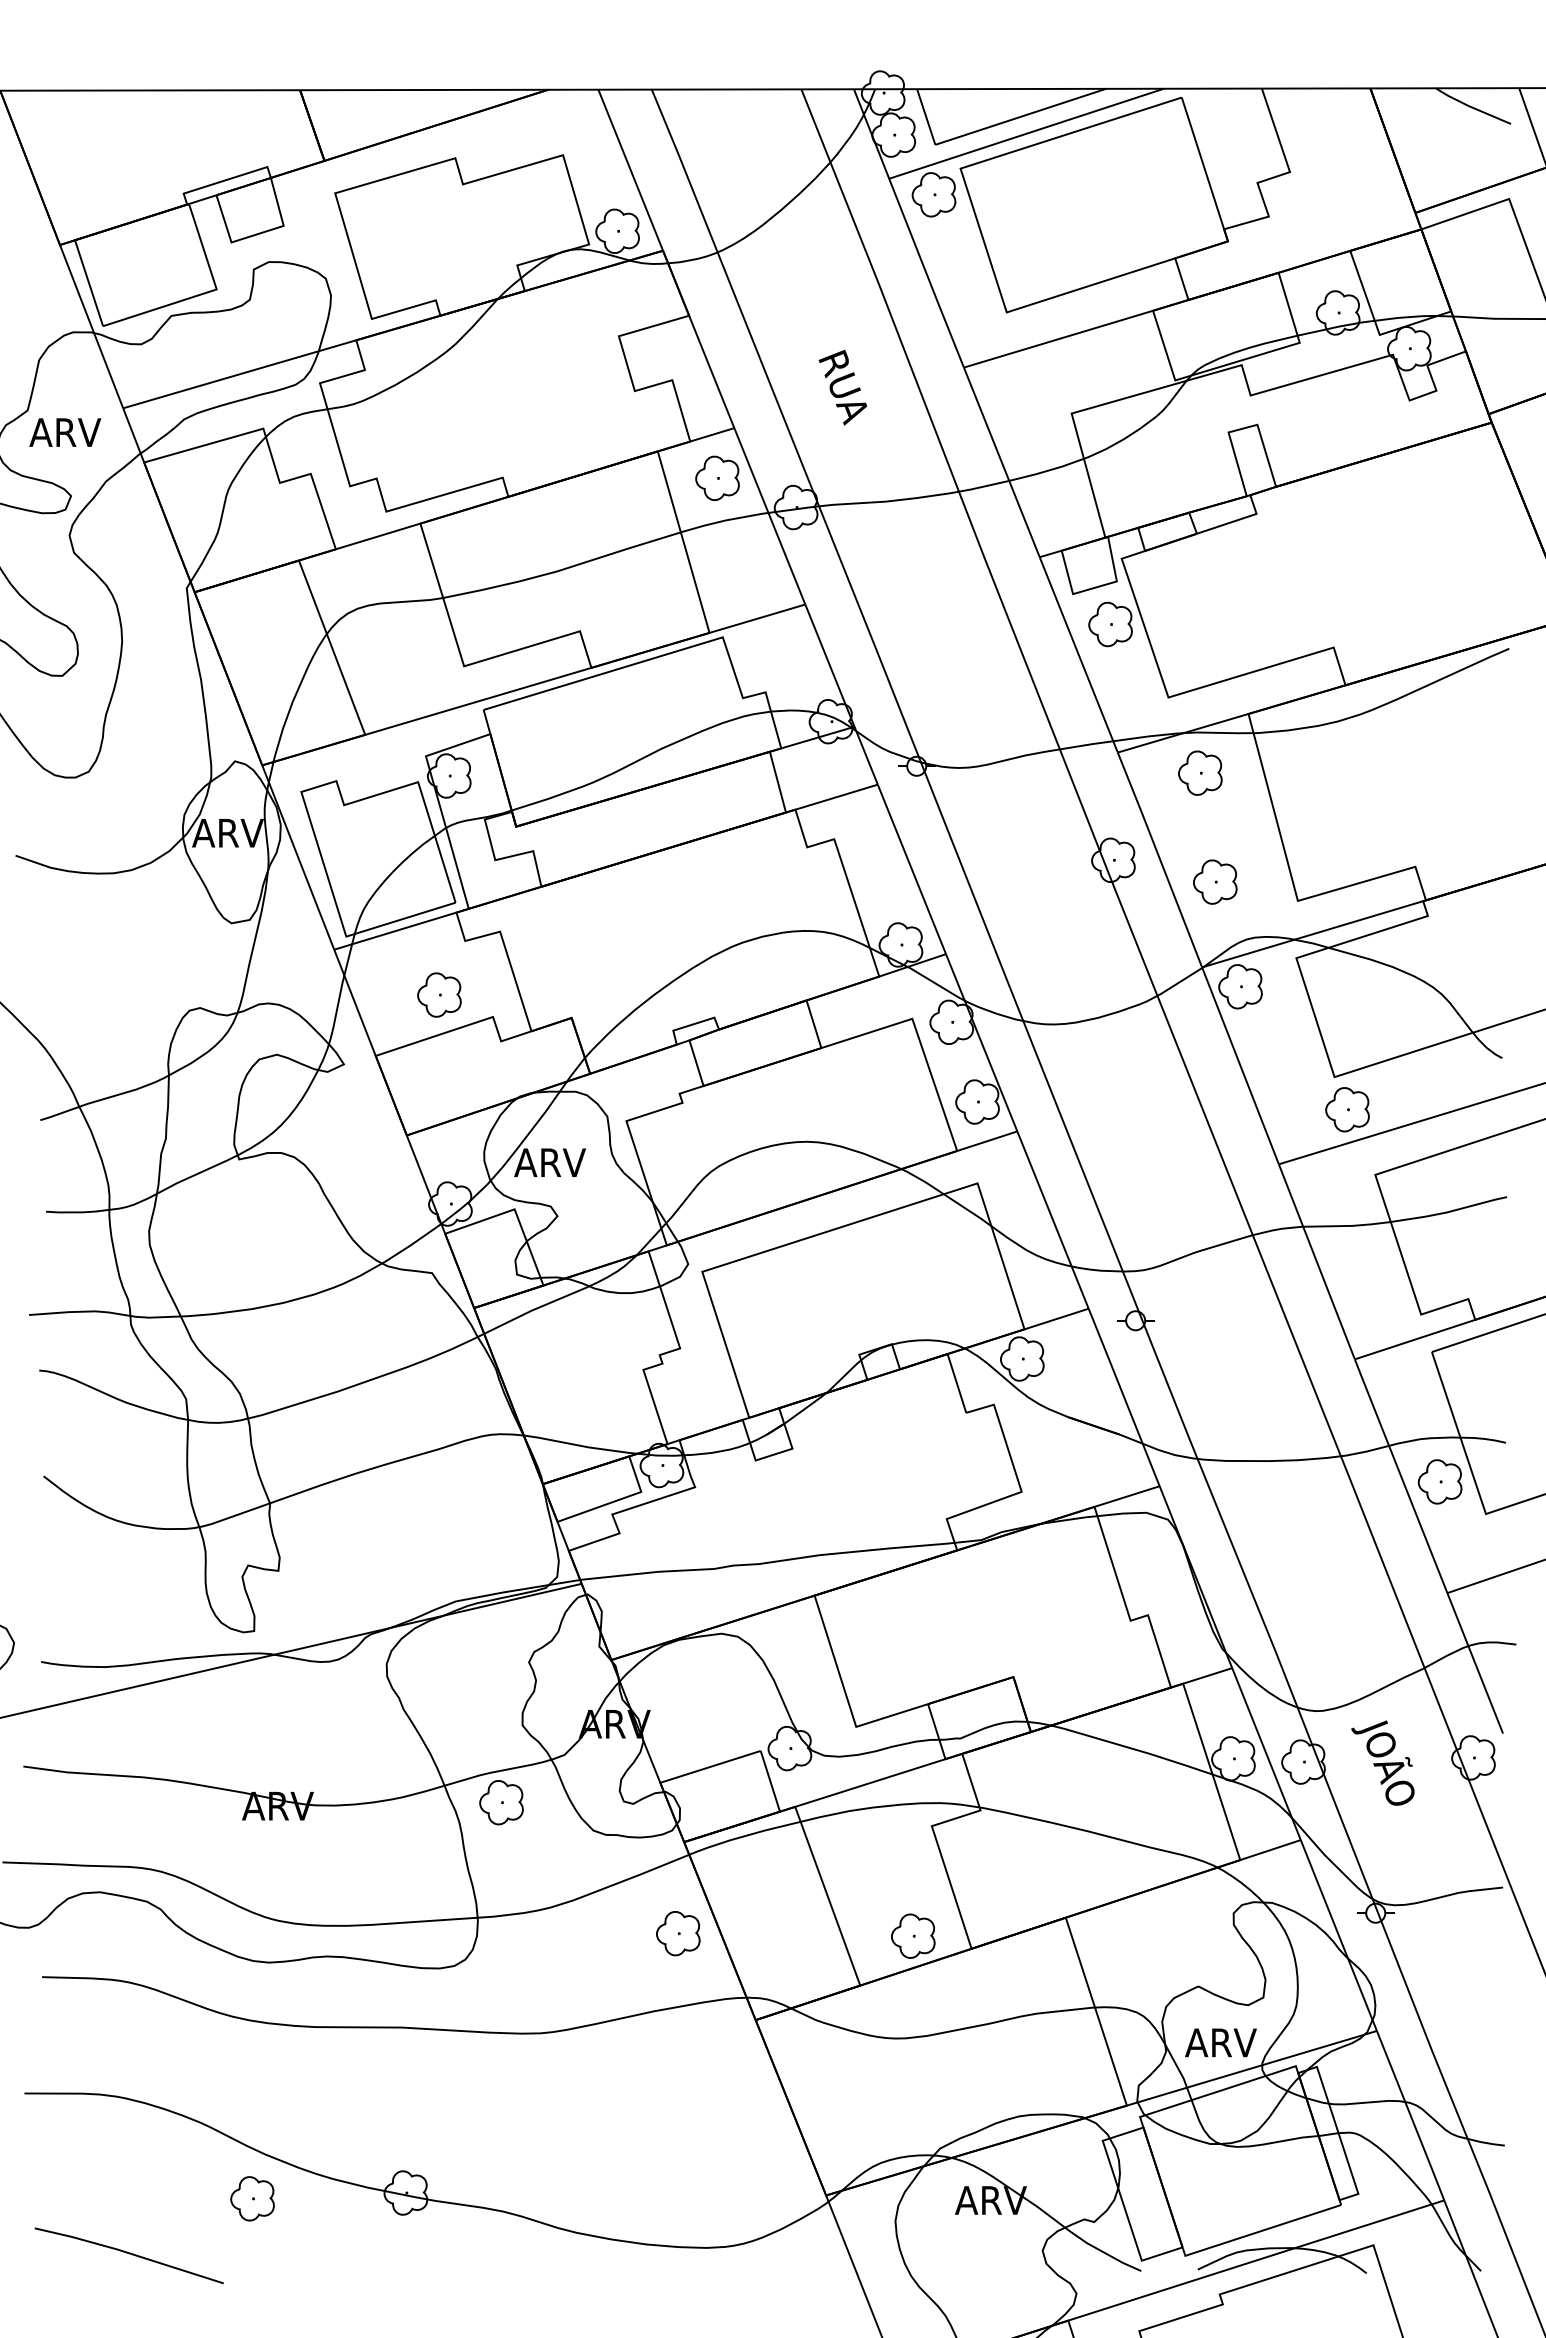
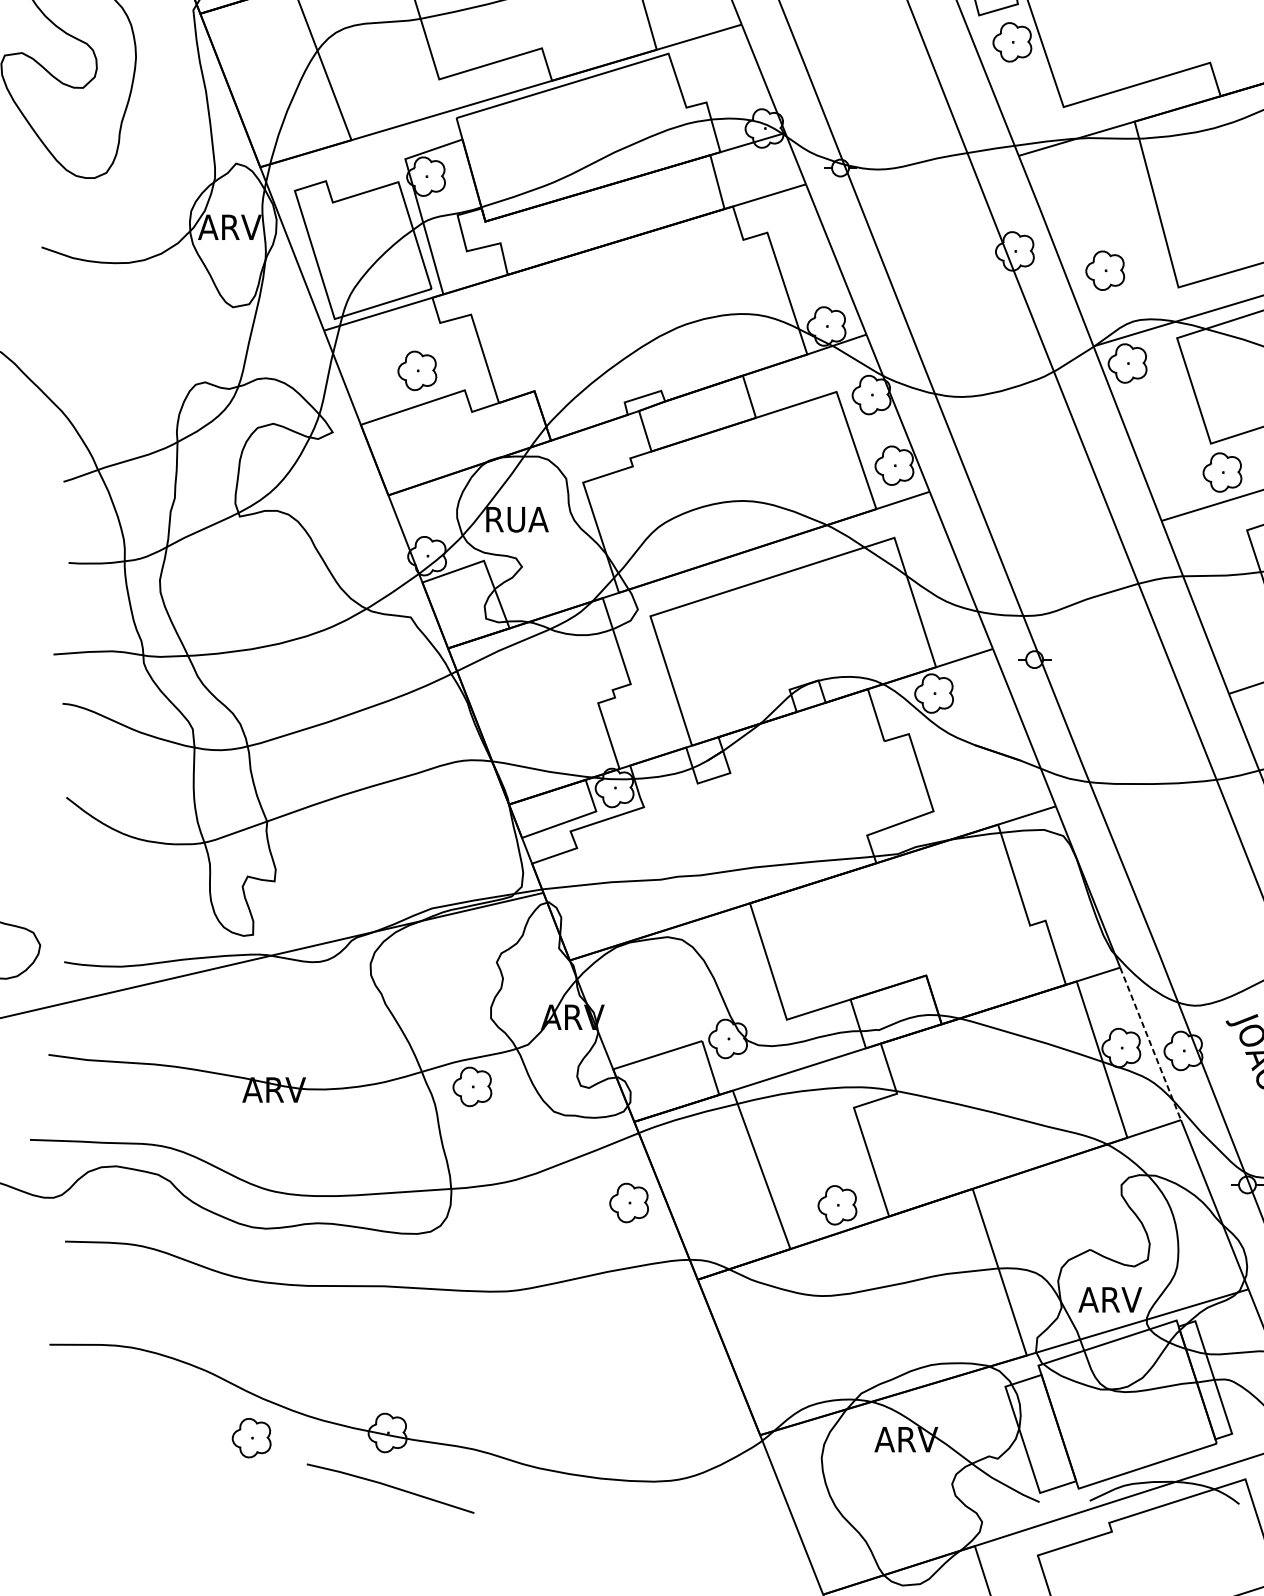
part: (1200, 772) -> (1092, 173), removed
text: (550, 1162) -> (515, 519), ARV -> RUA
line: (1266, 1754) -> (1150, 1044), solid -> dashed
line: (129, 2254) -> (390, 1487), moved

